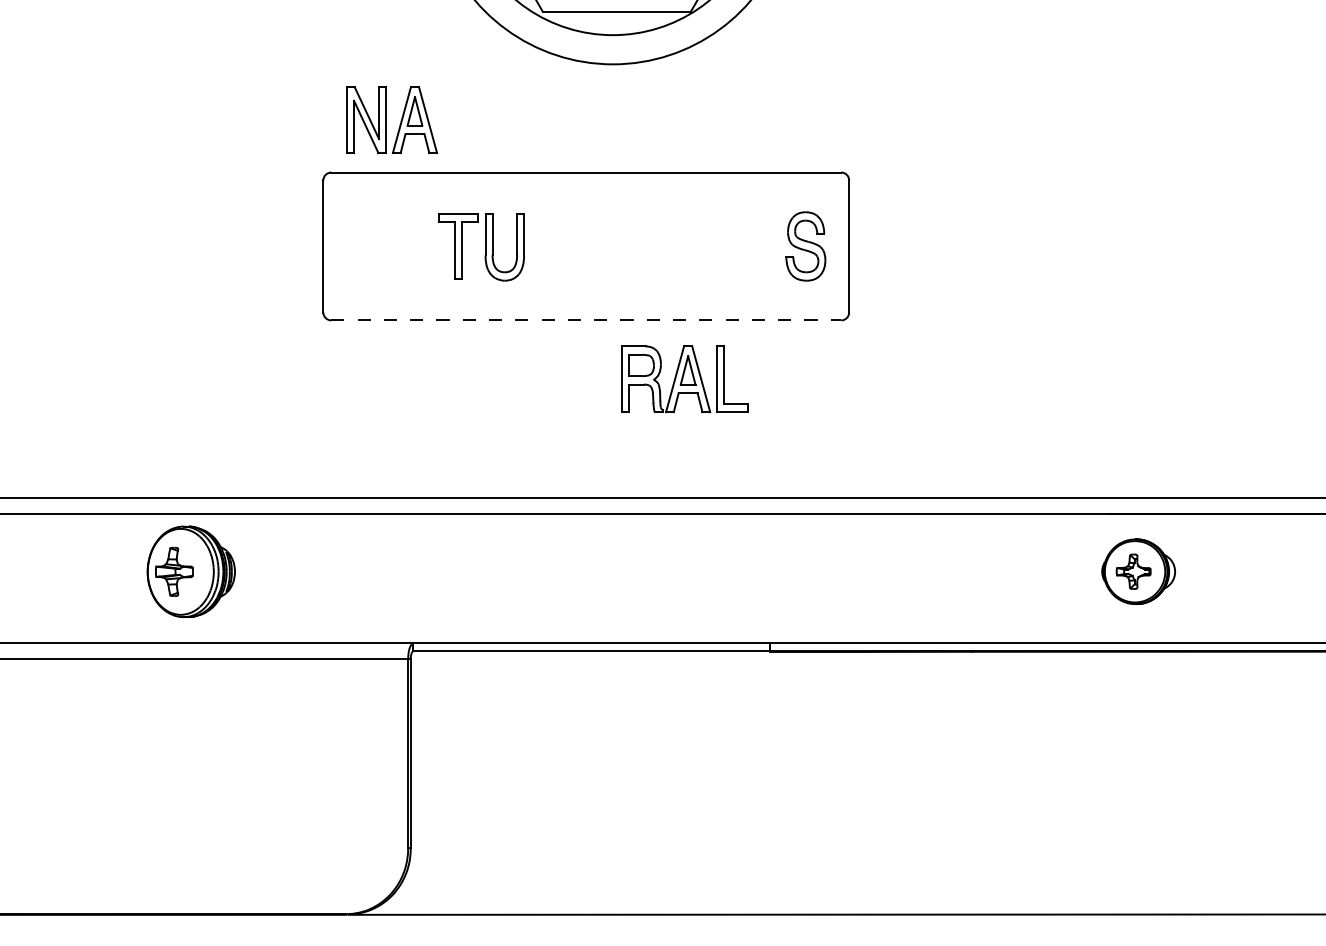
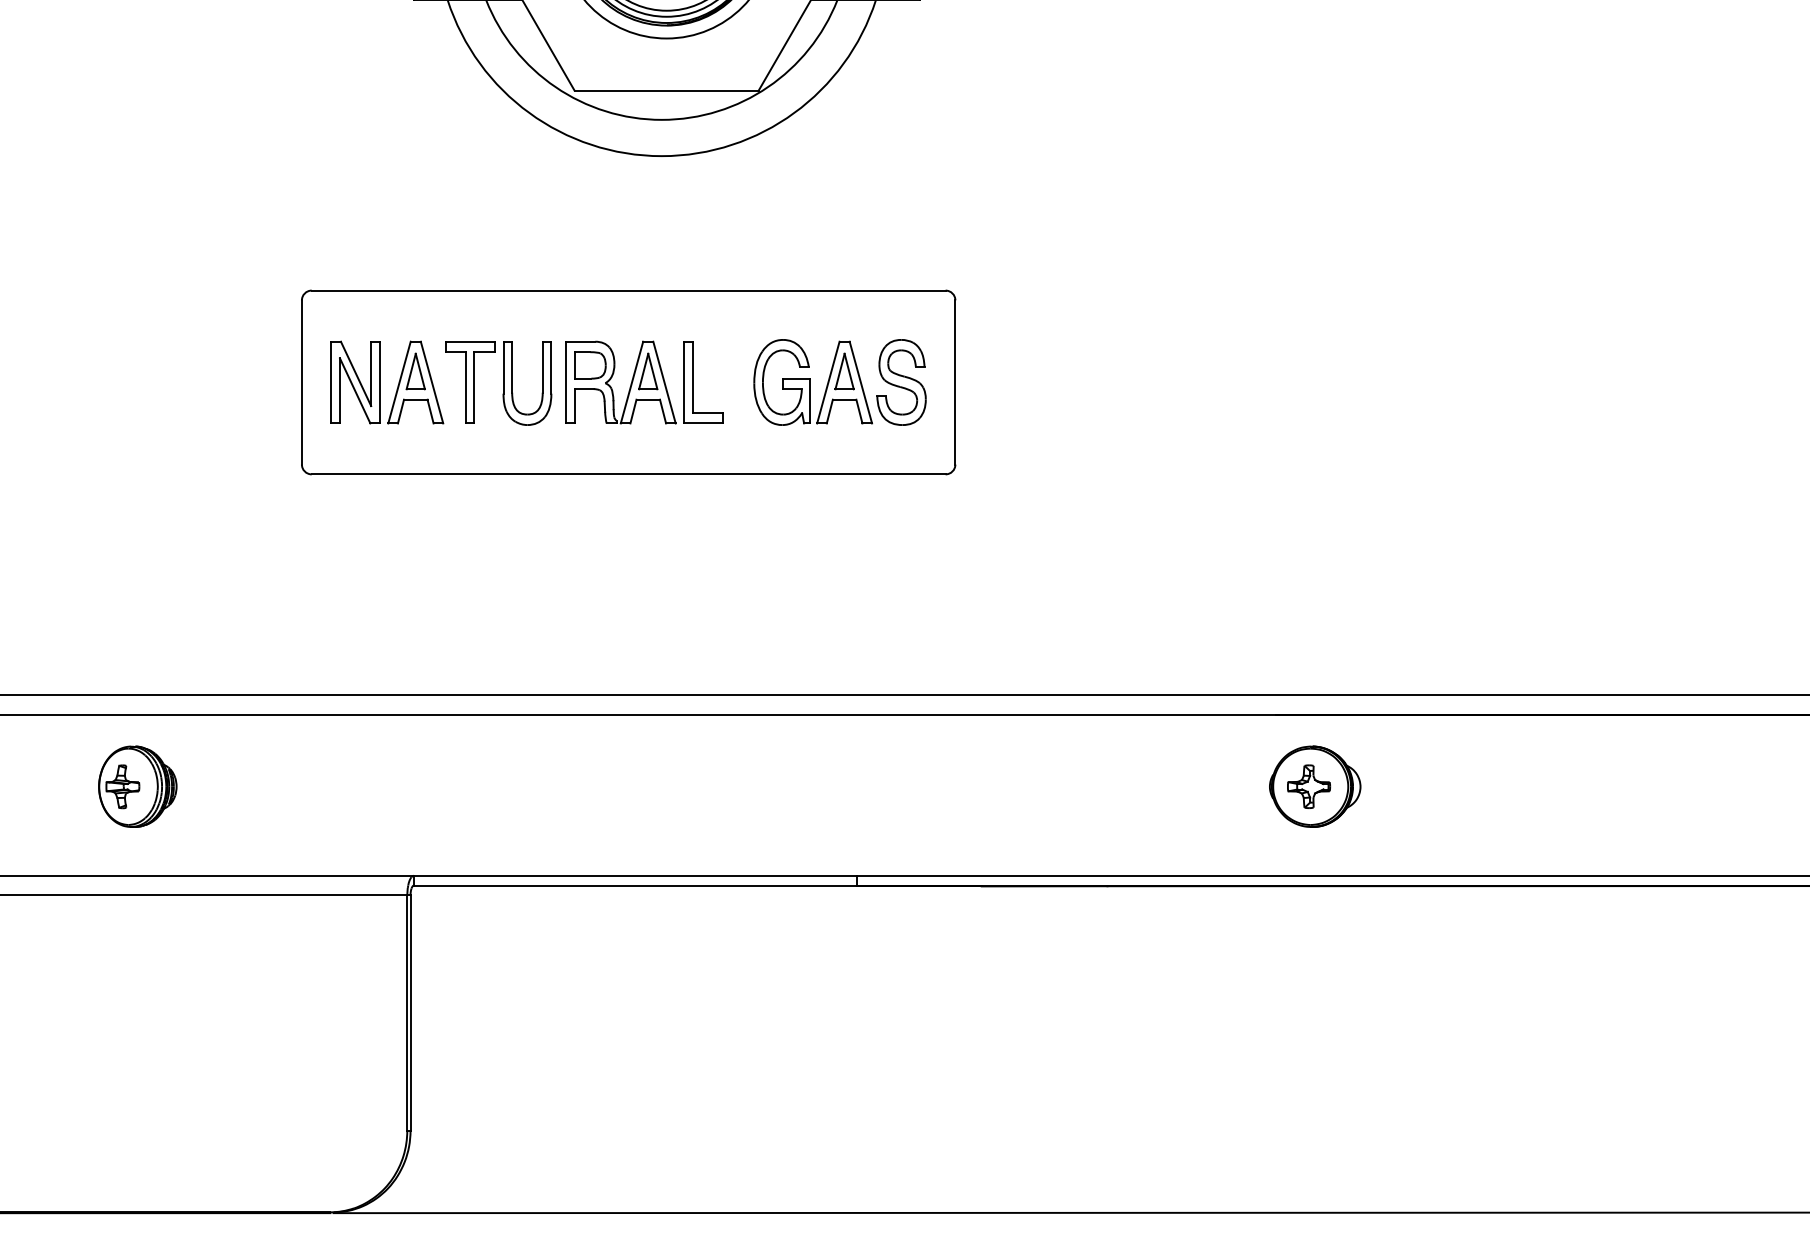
part: (386, 120) -> (380, 382), moved
part: (734, 246) -> (812, 382), added
line: (586, 320) -> (628, 474), dashed -> solid
part: (685, 379) -> (644, 382), moved
part: (191, 571) -> (137, 786), size x0.71

